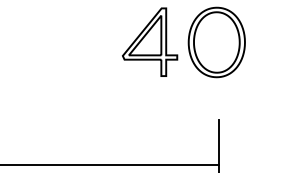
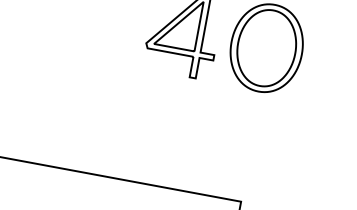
line: (219, 142) -> (246, 173), removed

